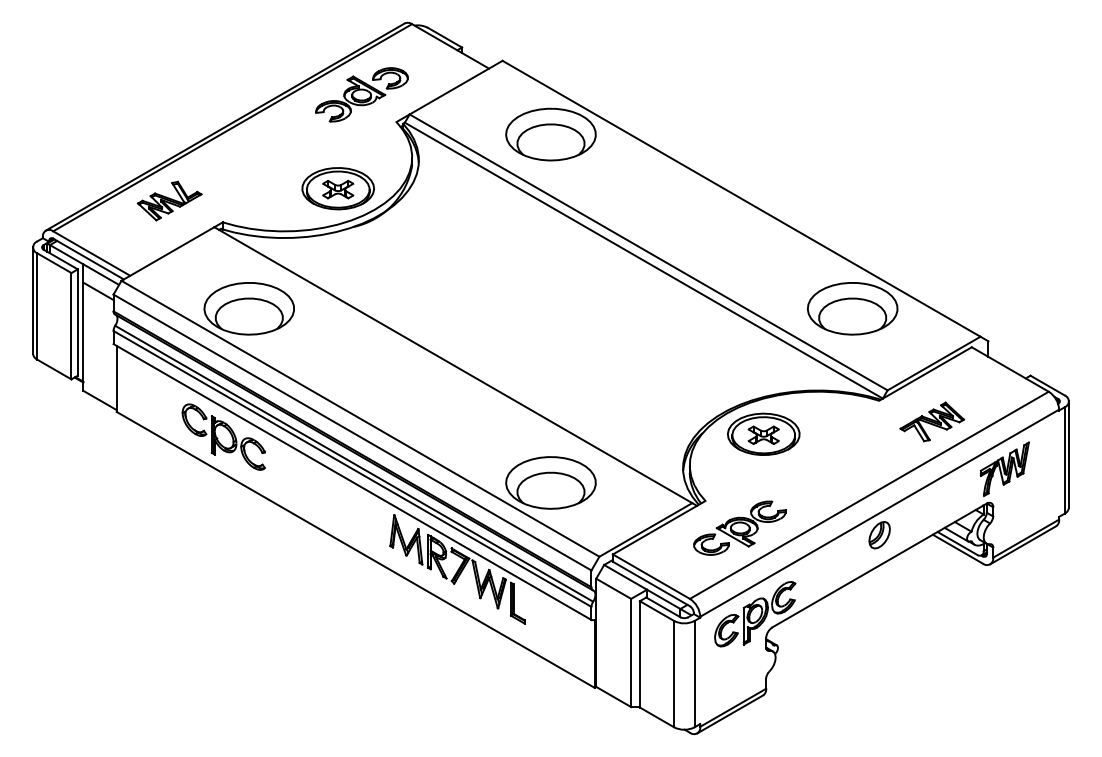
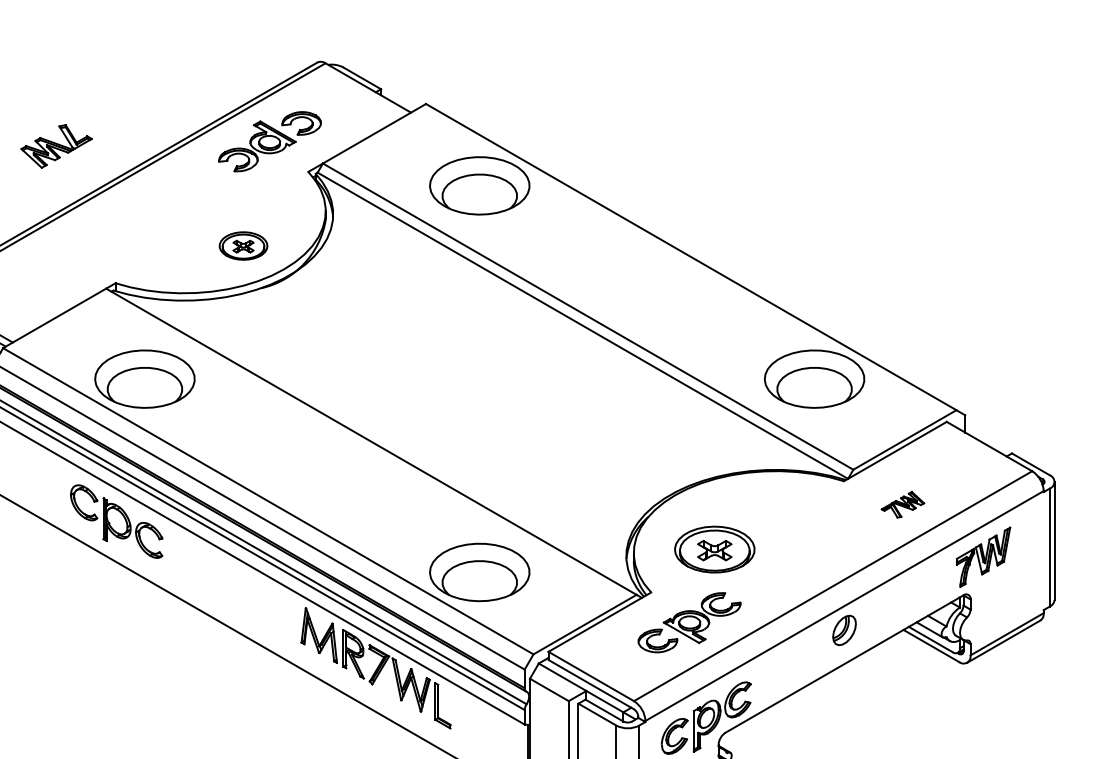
part: (337, 188) -> (242, 245), size x0.6
part: (169, 200) -> (56, 145), moved
part: (932, 421) -> (903, 504), size x0.6
part: (763, 433) -> (714, 548), moved

